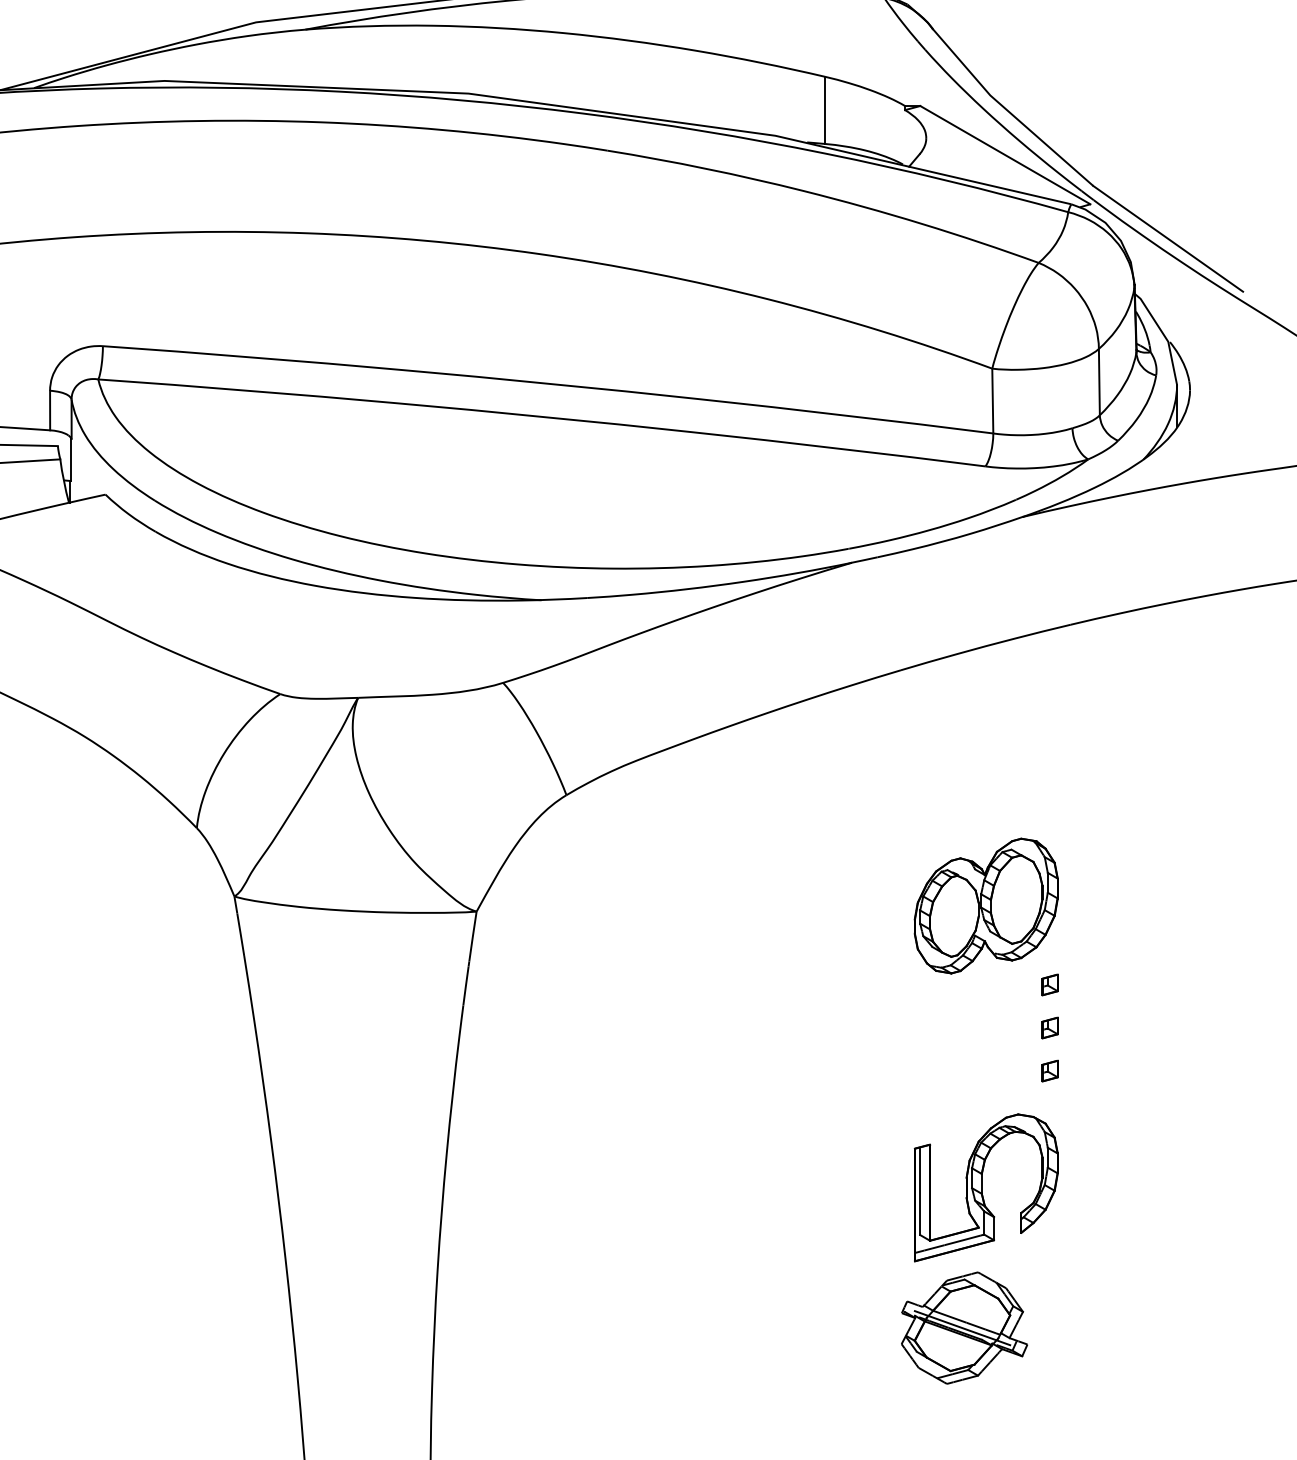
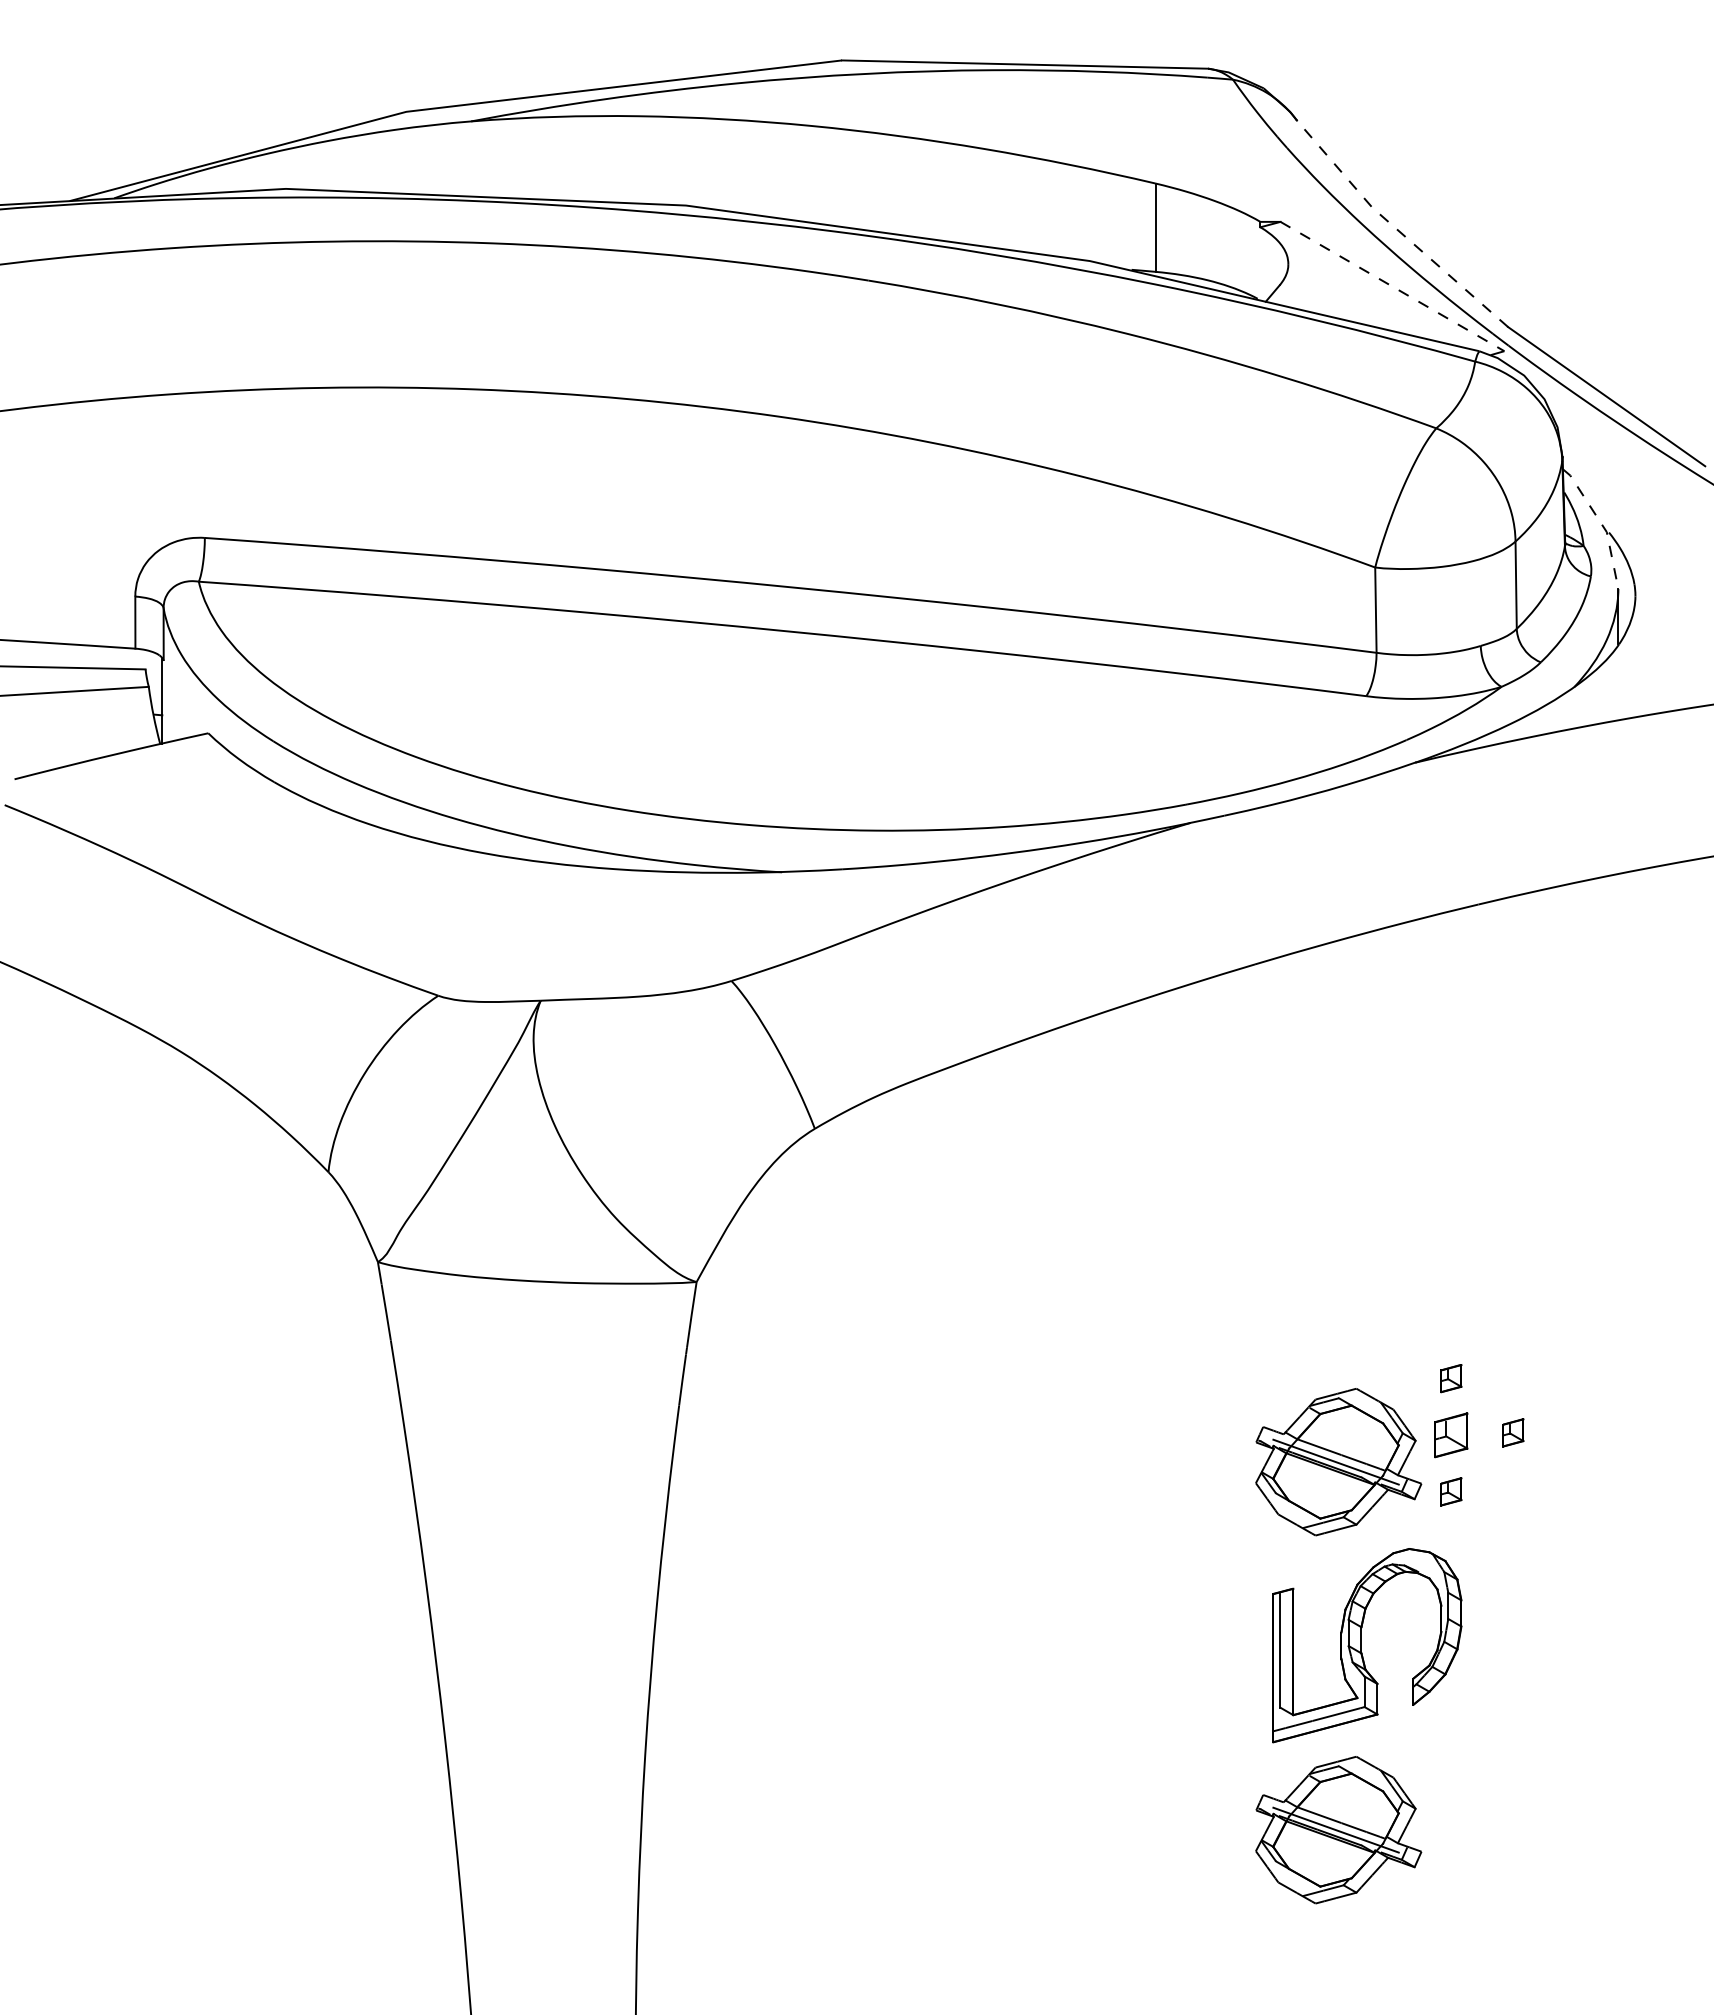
line: (1008, 111) -> (1396, 229), solid -> dashed
line: (1005, 155) -> (1392, 286), solid -> dashed
line: (1164, 335) -> (1601, 524), solid -> dashed
part: (986, 905) -> (1367, 1274), removed
part: (1097, 1025) -> (1513, 1432), added
part: (1050, 1027) -> (1451, 1434), size x1.6
part: (964, 1048) -> (1338, 1462), added

